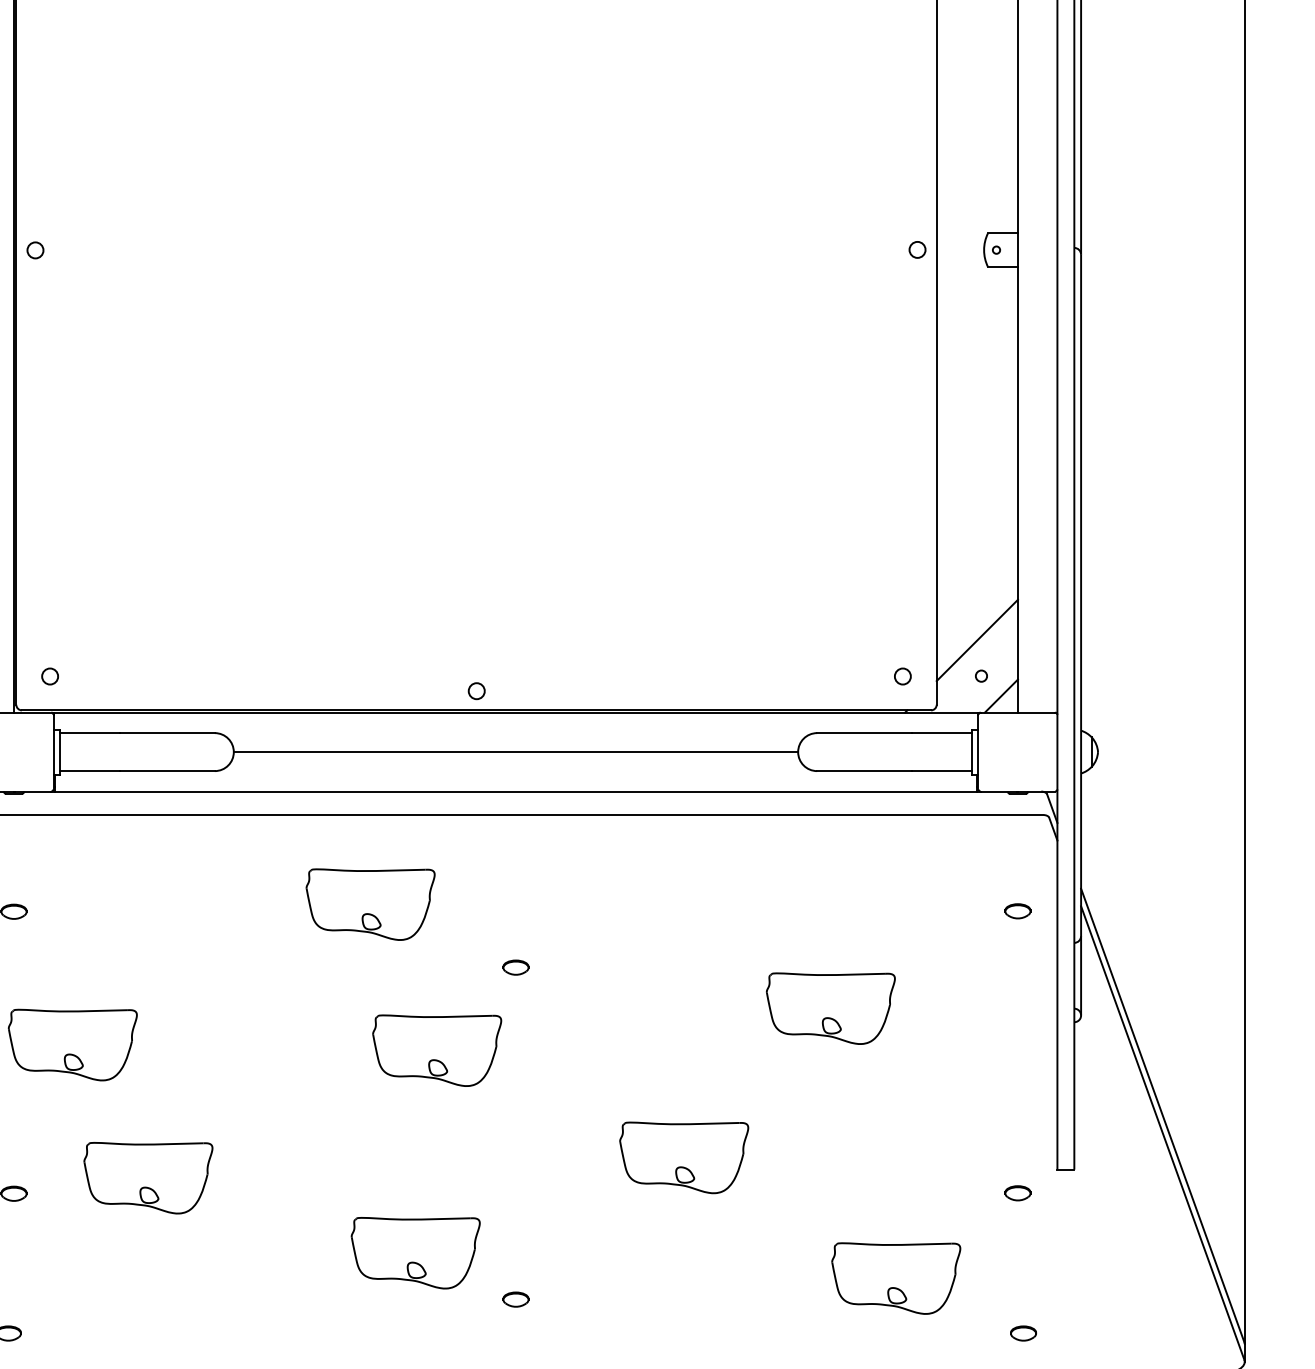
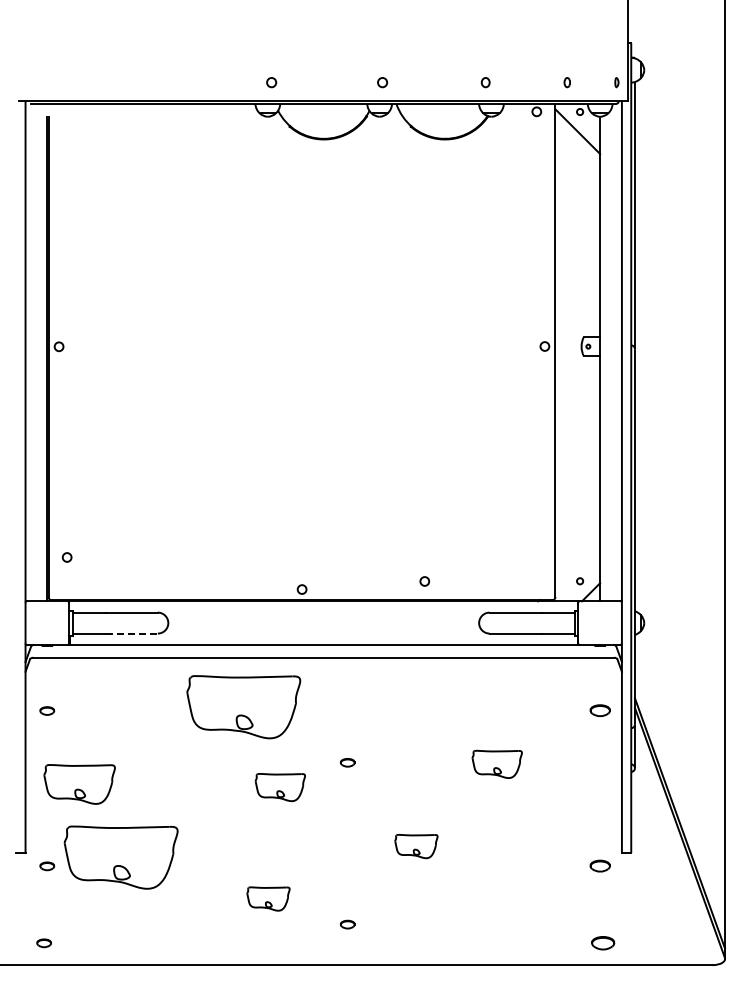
line: (976, 640) -> (577, 561), removed
circle: (48, 676) -> (66, 557), moved
circle: (902, 676) -> (424, 581), moved
line: (515, 752) -> (323, 623), removed
line: (168, 770) -> (132, 633), solid -> dashed
part: (370, 903) -> (243, 706), size x1.6
part: (1016, 910) -> (599, 710), size x1.4
part: (515, 967) -> (347, 762), moved
part: (831, 1008) -> (497, 764), size x0.7
part: (437, 1050) -> (280, 787), size x0.7
part: (684, 1157) -> (416, 846), size x0.6
part: (148, 1177) -> (121, 857), size x1.6
part: (1016, 1192) -> (599, 865), size x1.4
part: (415, 1252) -> (268, 898), size x0.6
part: (896, 1277) -> (533, 912), removed
part: (515, 1299) -> (347, 924), moved
part: (1023, 1333) -> (603, 943), size x1.6

